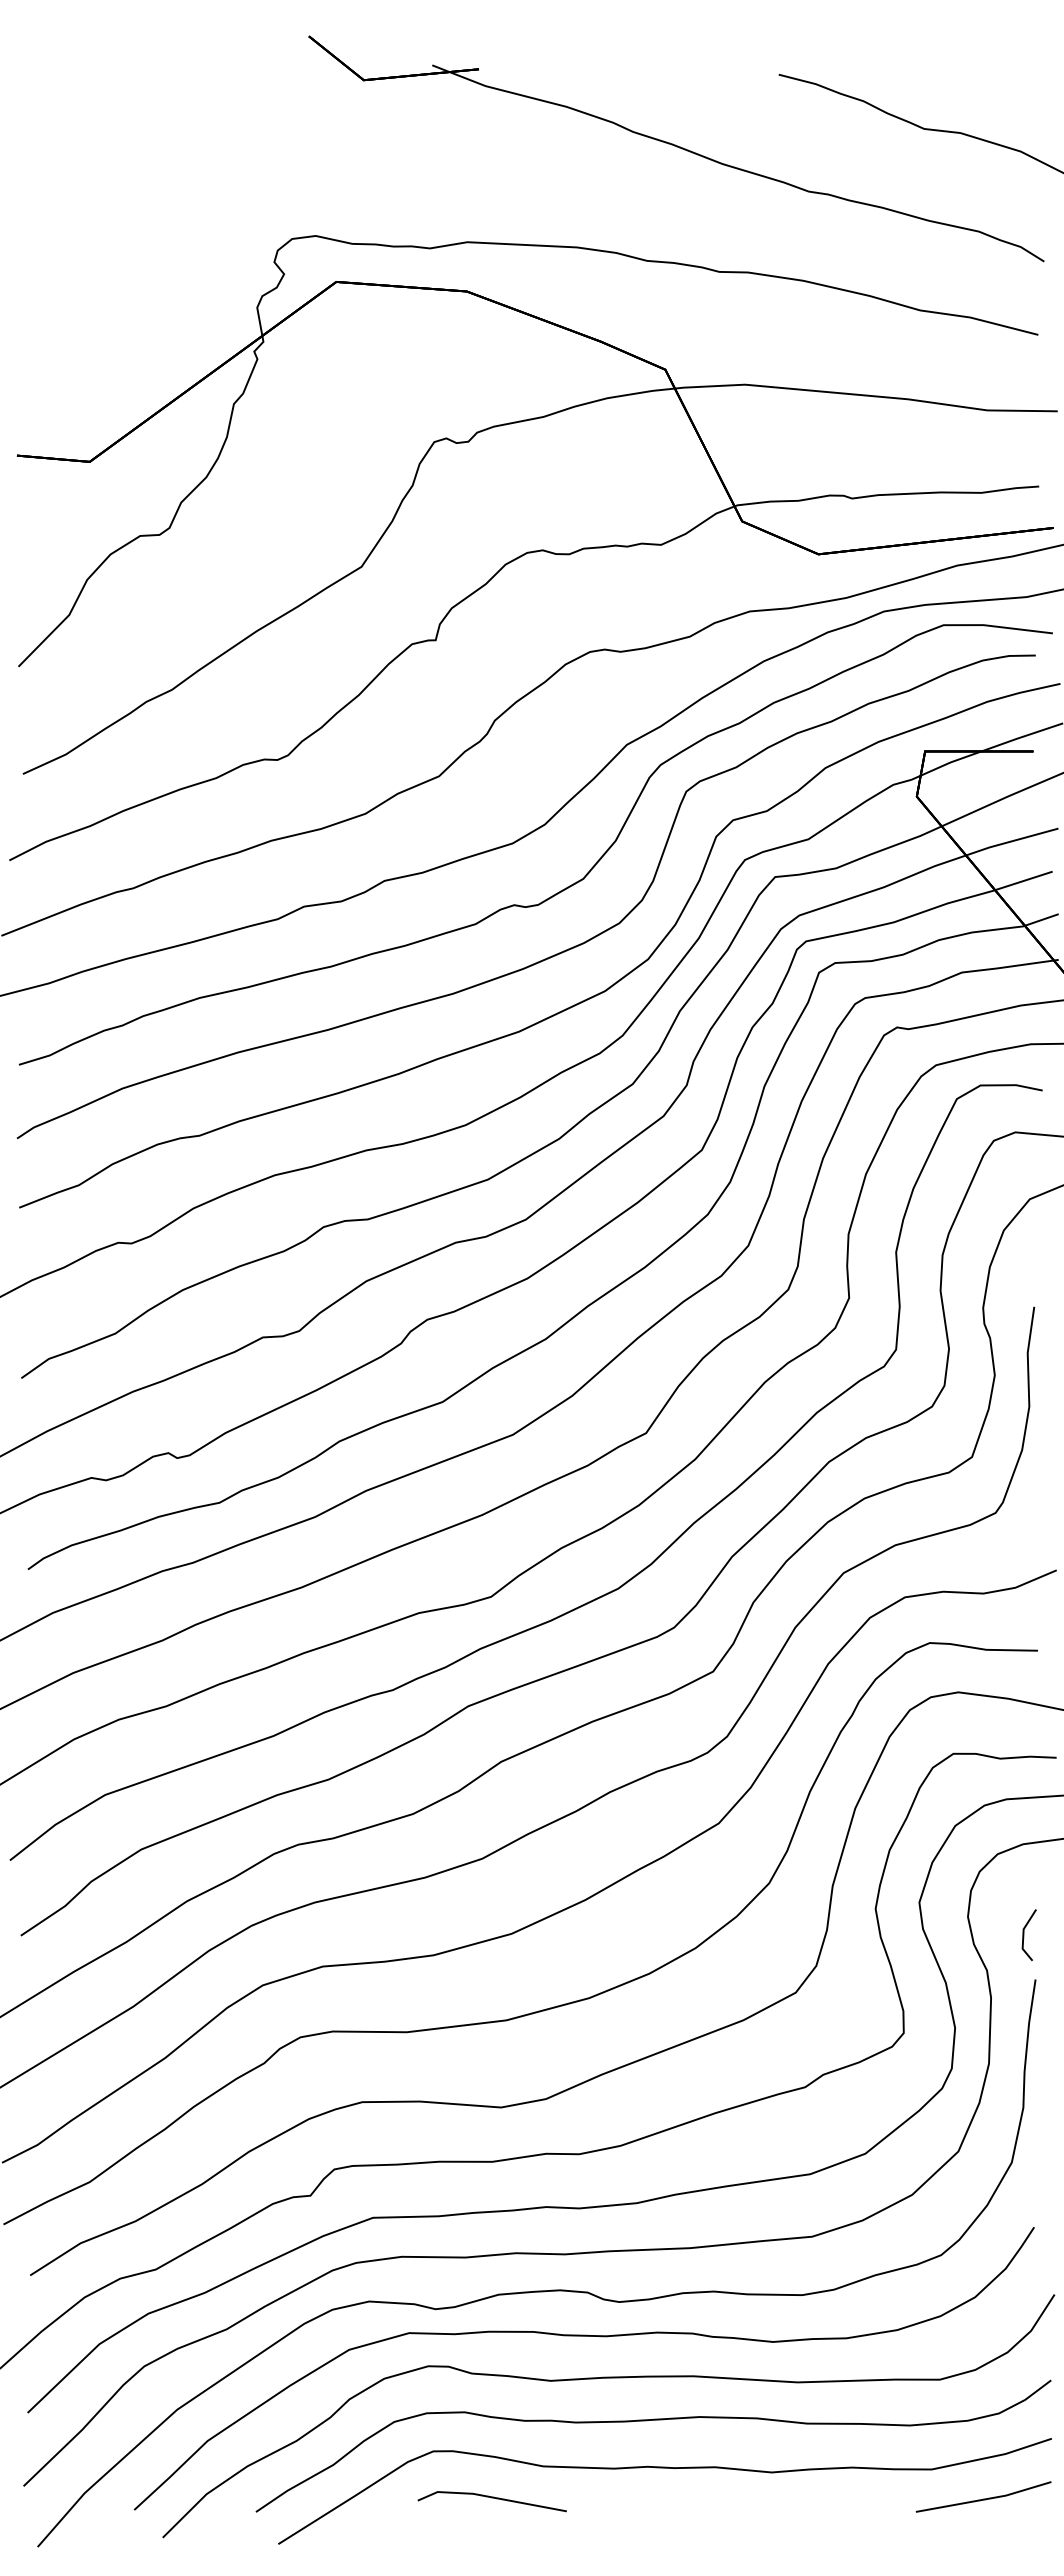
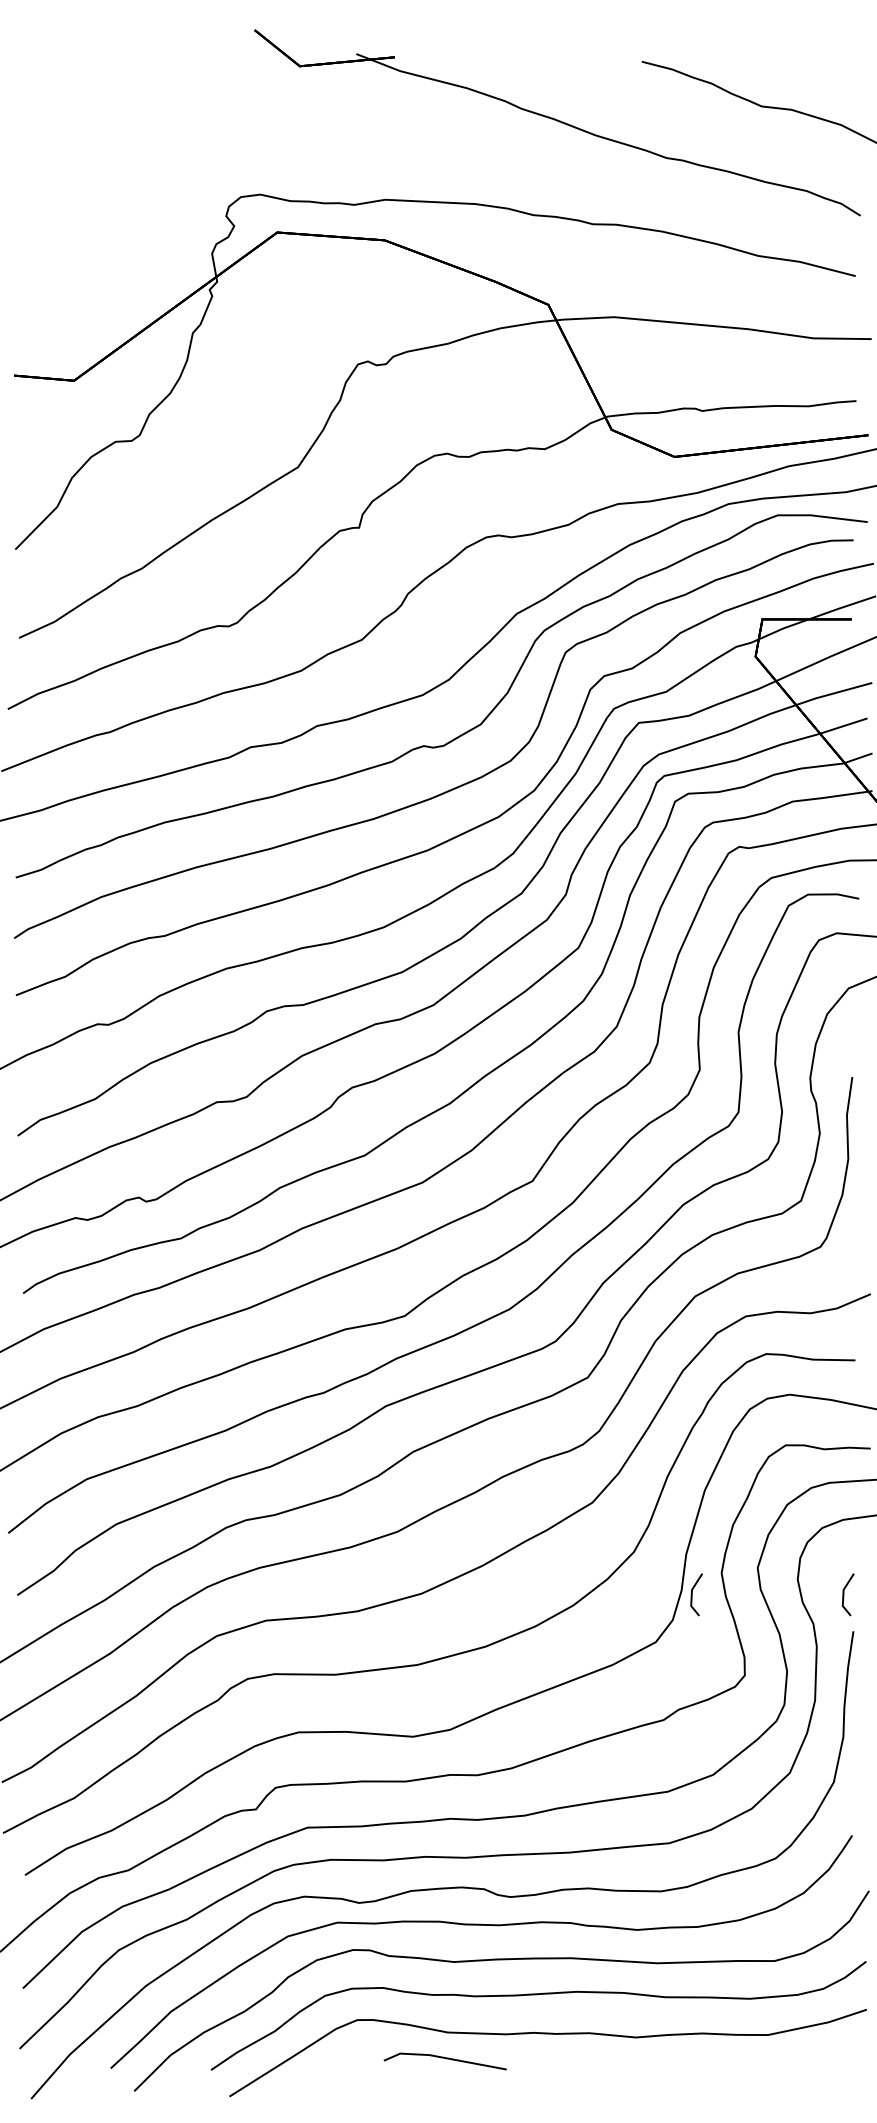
line: (840, 1935) -> (692, 1595), added
line: (491, 2498) -> (444, 2058), moved
line: (983, 2498) -> (810, 2058), removed

